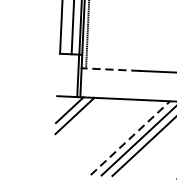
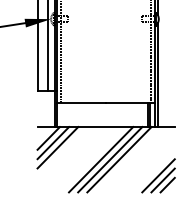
line: (110, 69) -> (81, 102), dashed -> solid
line: (79, 121) -> (57, 147), added
line: (130, 137) -> (101, 159), dashed -> solid

